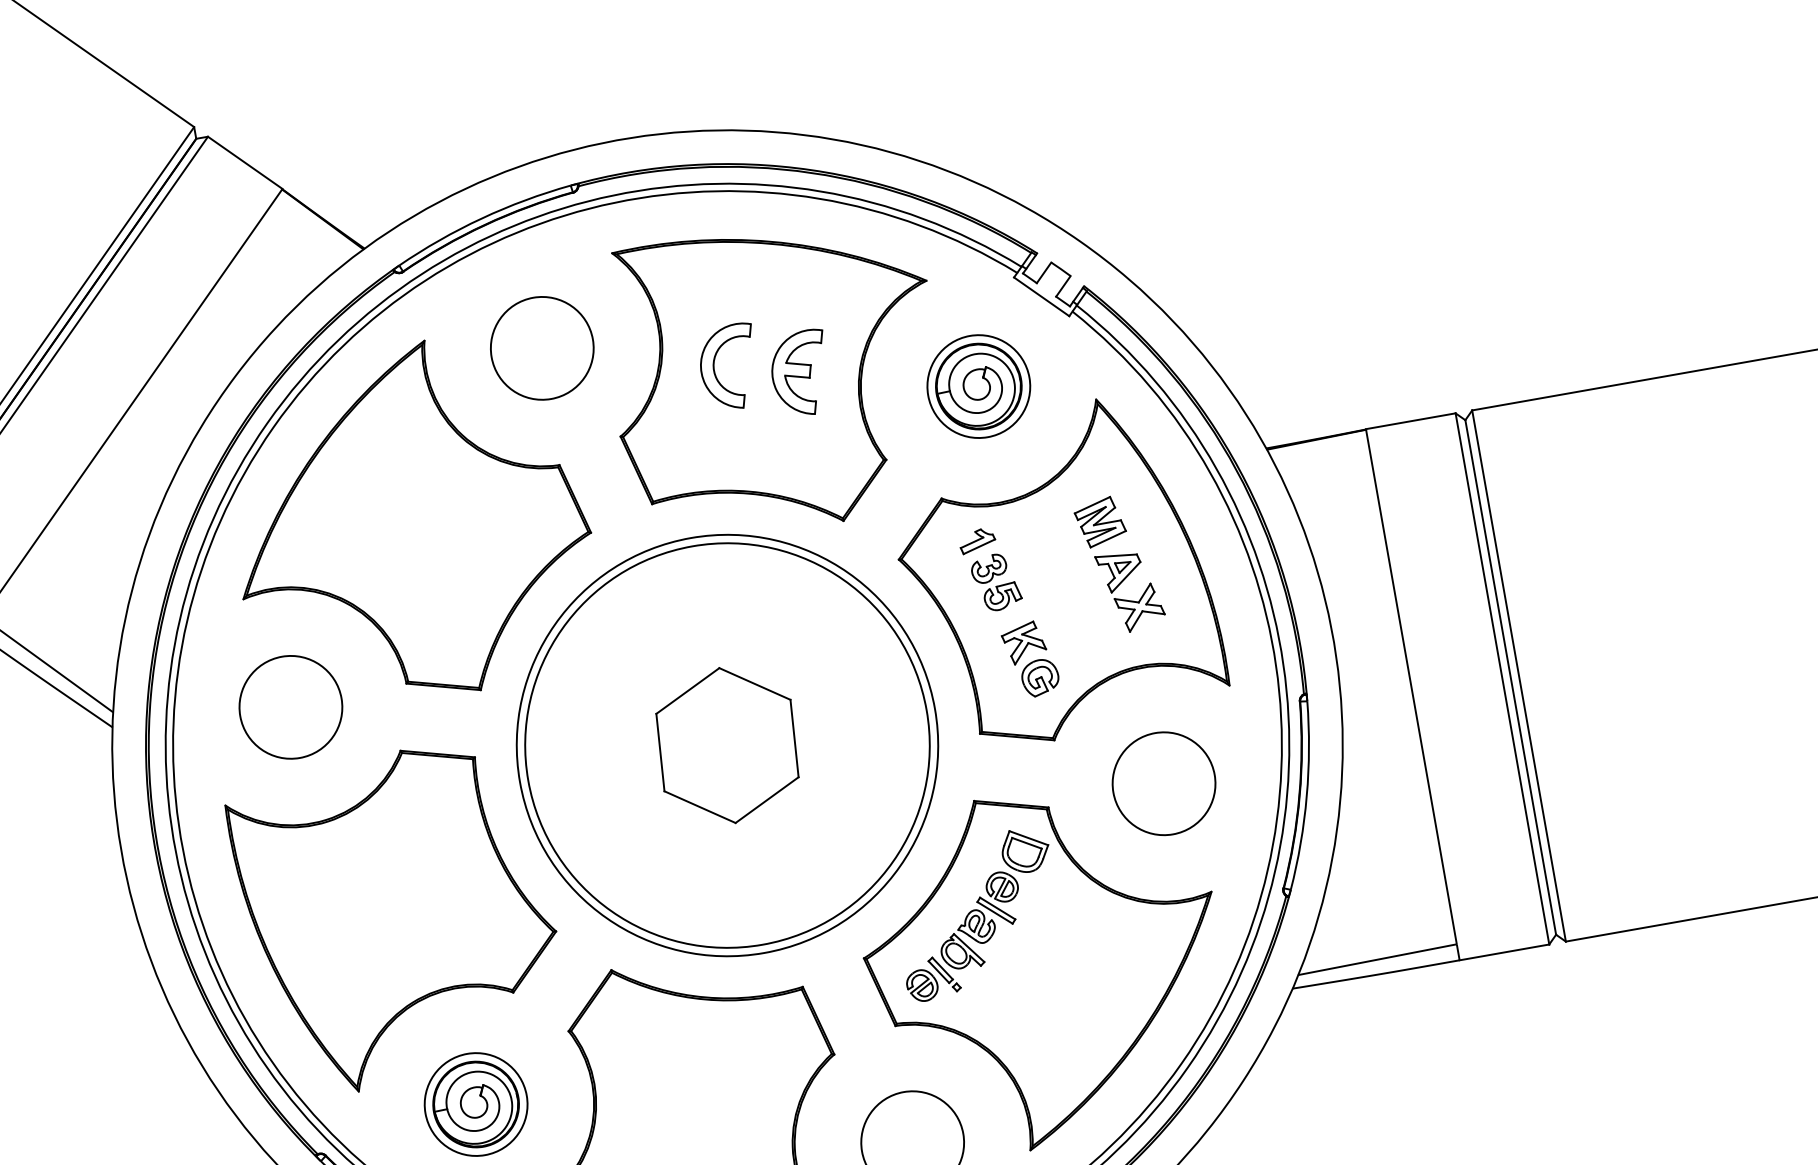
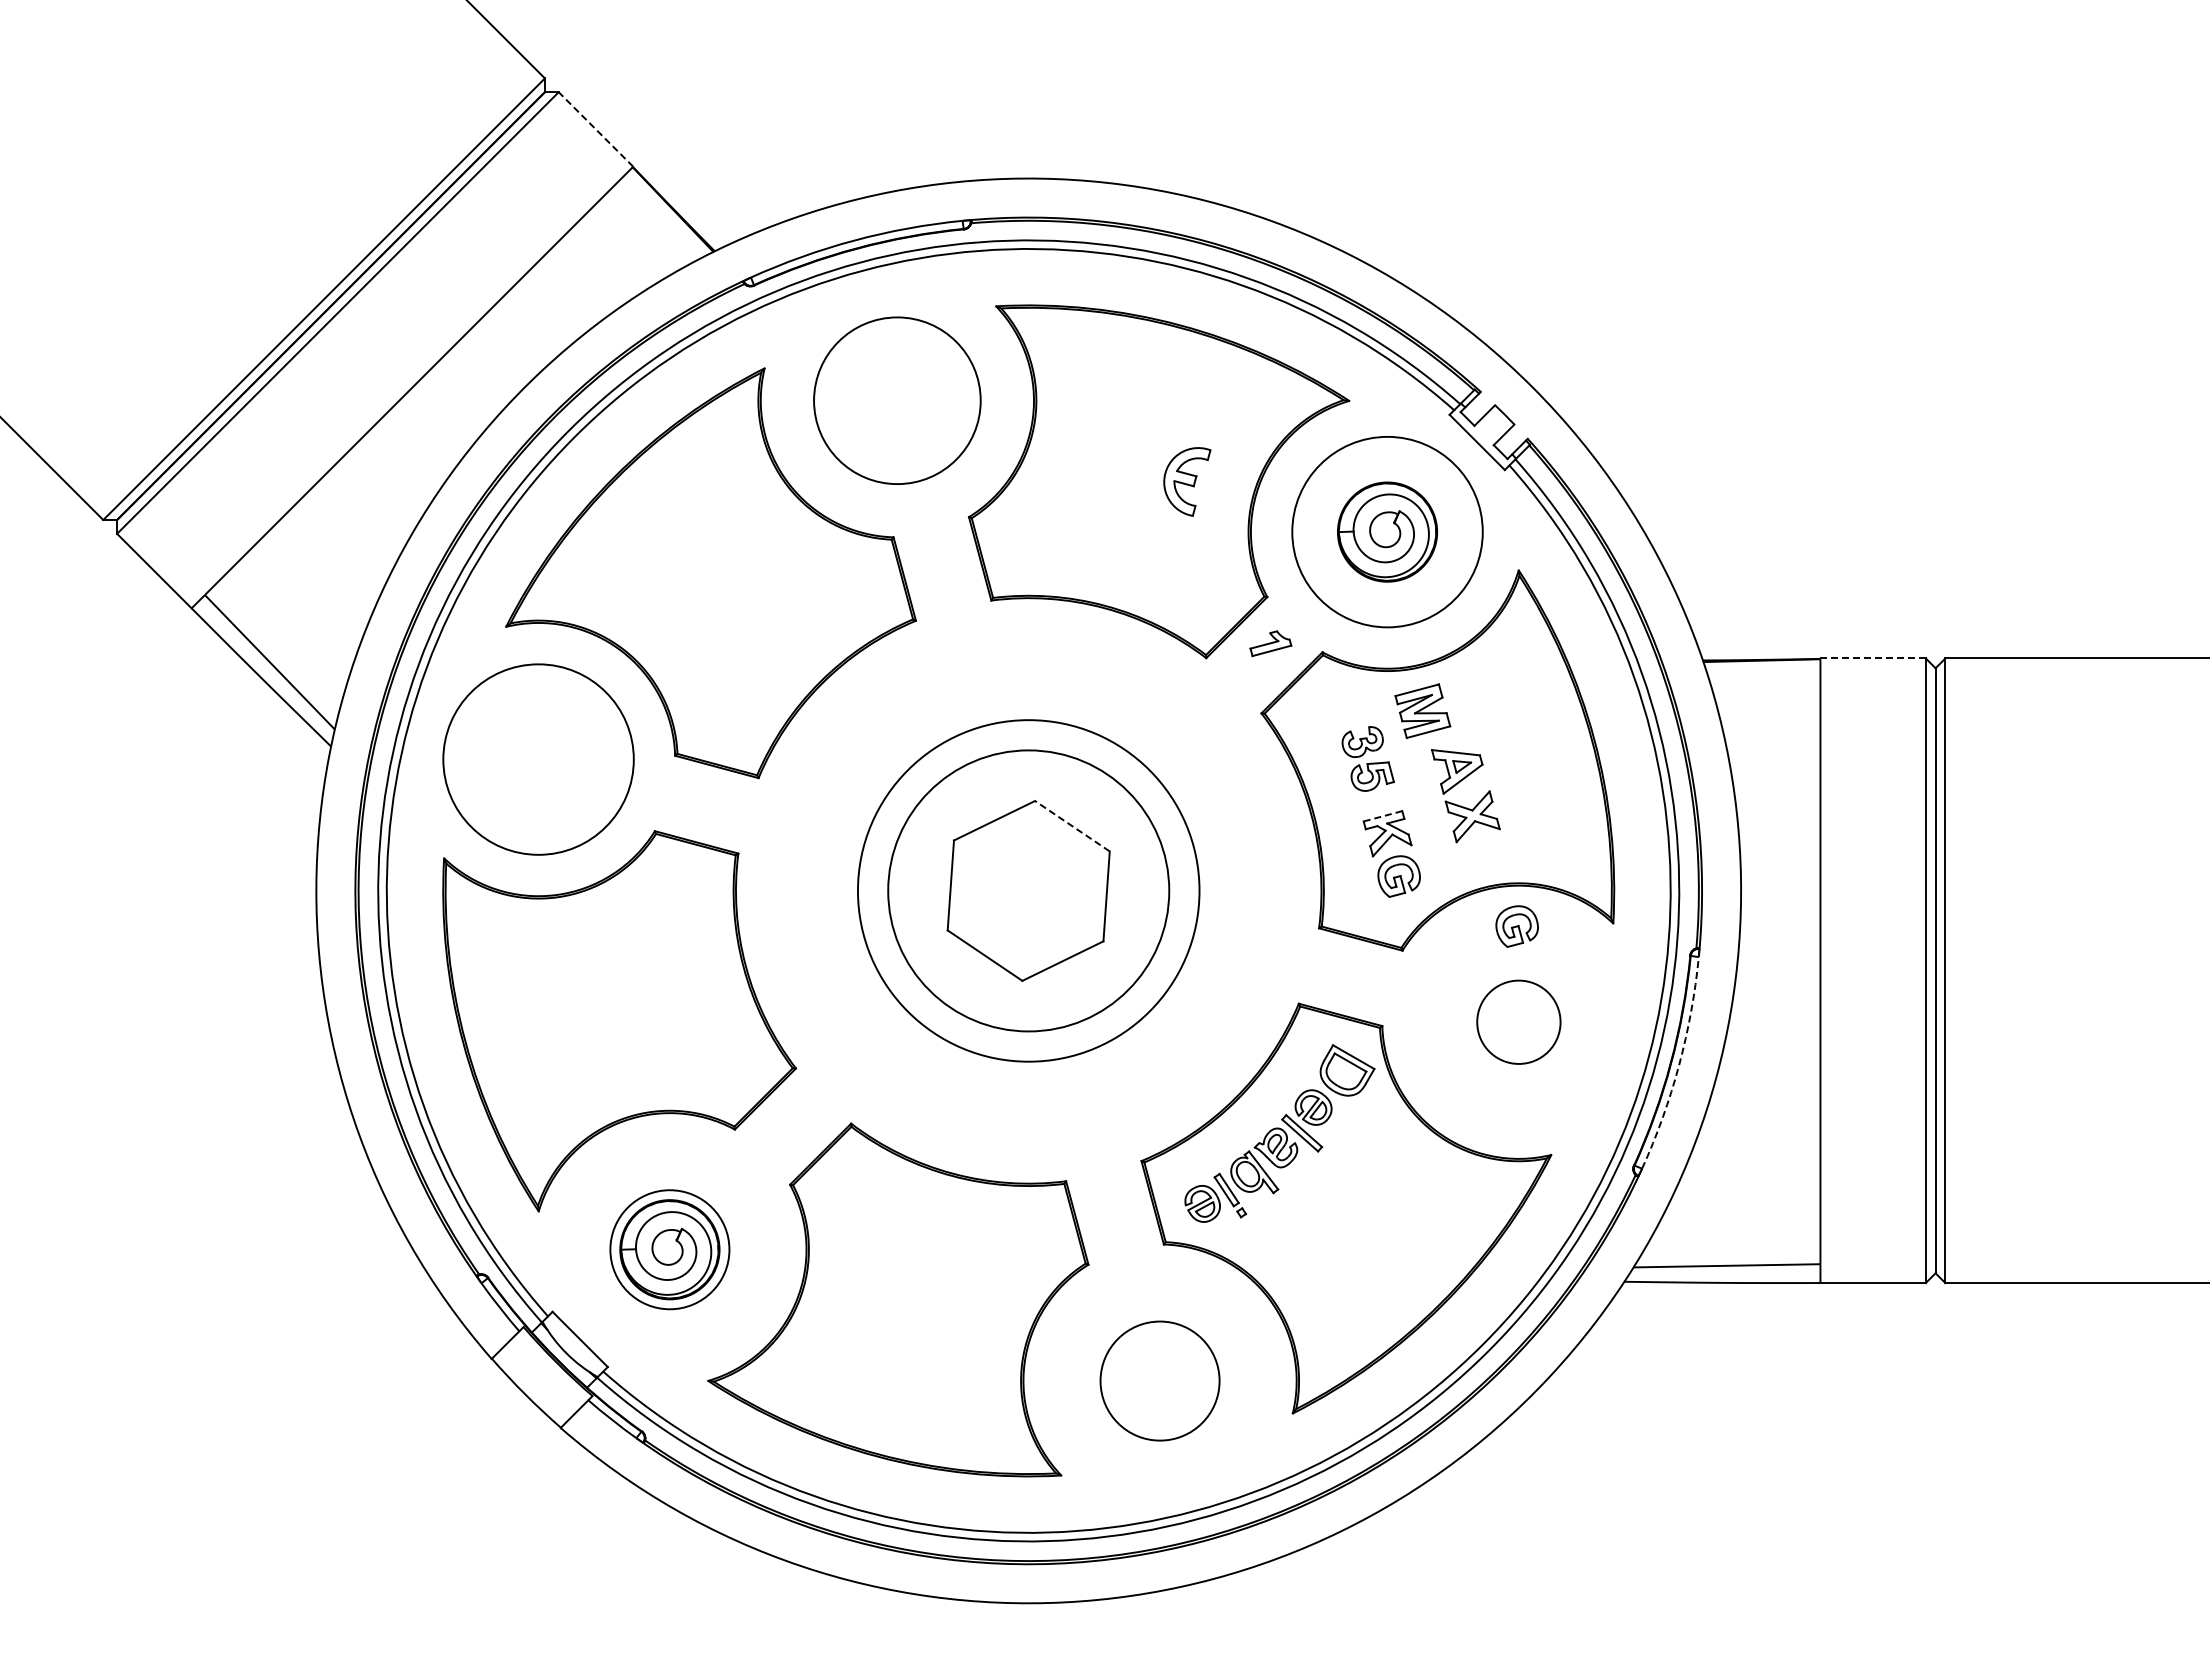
line: (244, 162) -> (595, 129), solid -> dashed
circle: (541, 348) -> (896, 400), size x1.4
part: (714, 365) -> (1090, 455), removed
part: (801, 373) -> (1187, 481), size x0.7
circle: (978, 386) -> (1387, 531), size x1.6
line: (1411, 421) -> (1873, 658), solid -> dashed
part: (1099, 521) -> (1422, 710), moved
part: (977, 540) -> (1270, 643), moved
part: (1128, 599) -> (1461, 805), moved
line: (1018, 629) -> (1383, 816), solid -> dashed
line: (754, 683) -> (1072, 825), solid -> dashed
part: (1147, 702) -> (1516, 926), added
circle: (290, 707) -> (538, 759), size x1.6
circle: (727, 745) -> (1028, 890), size x0.6
circle: (727, 745) -> (1028, 890), size x0.7
circle: (1163, 783) -> (1518, 1021), size x0.7
arc: (1307, 796) -> (1679, 1065), solid -> dashed

